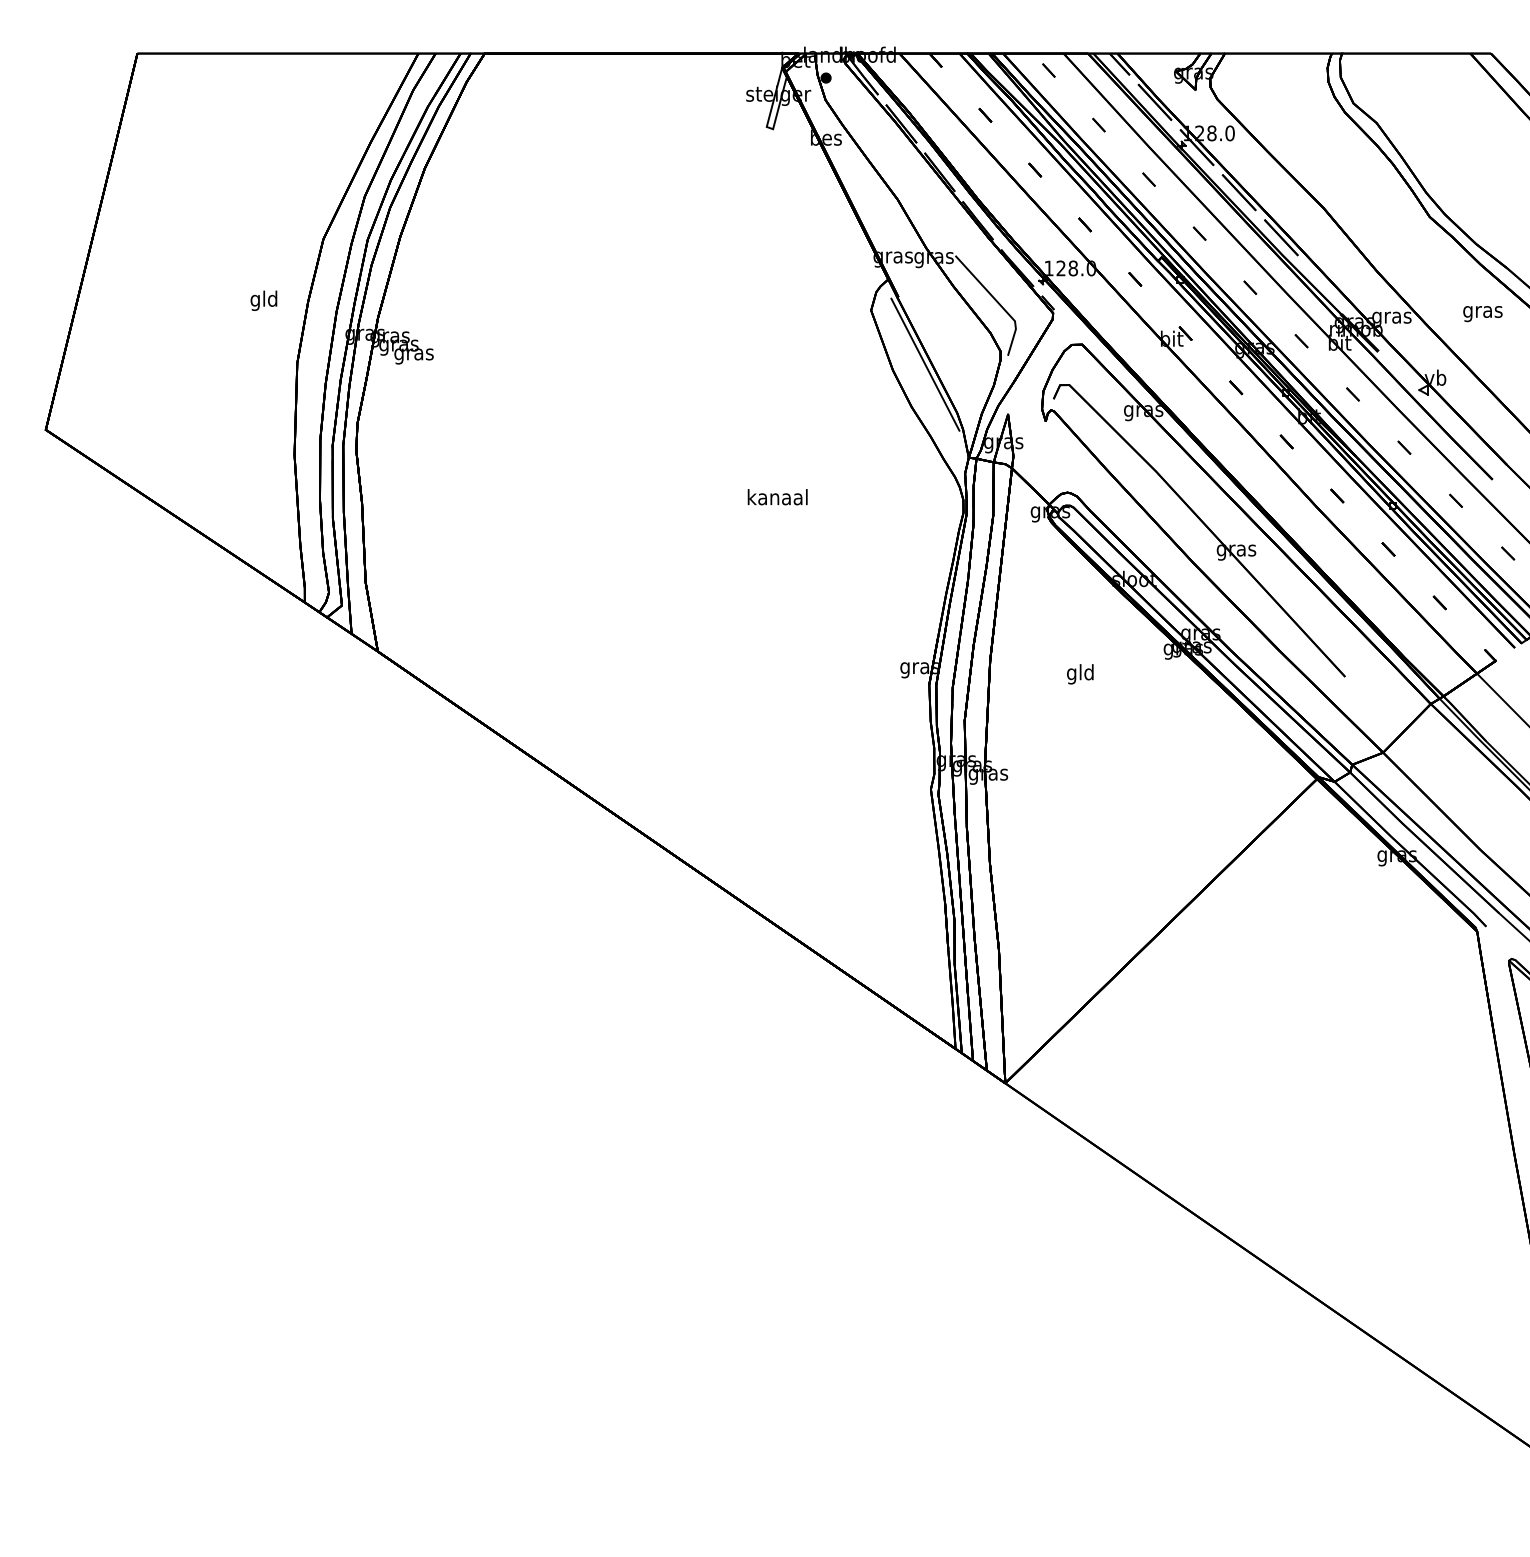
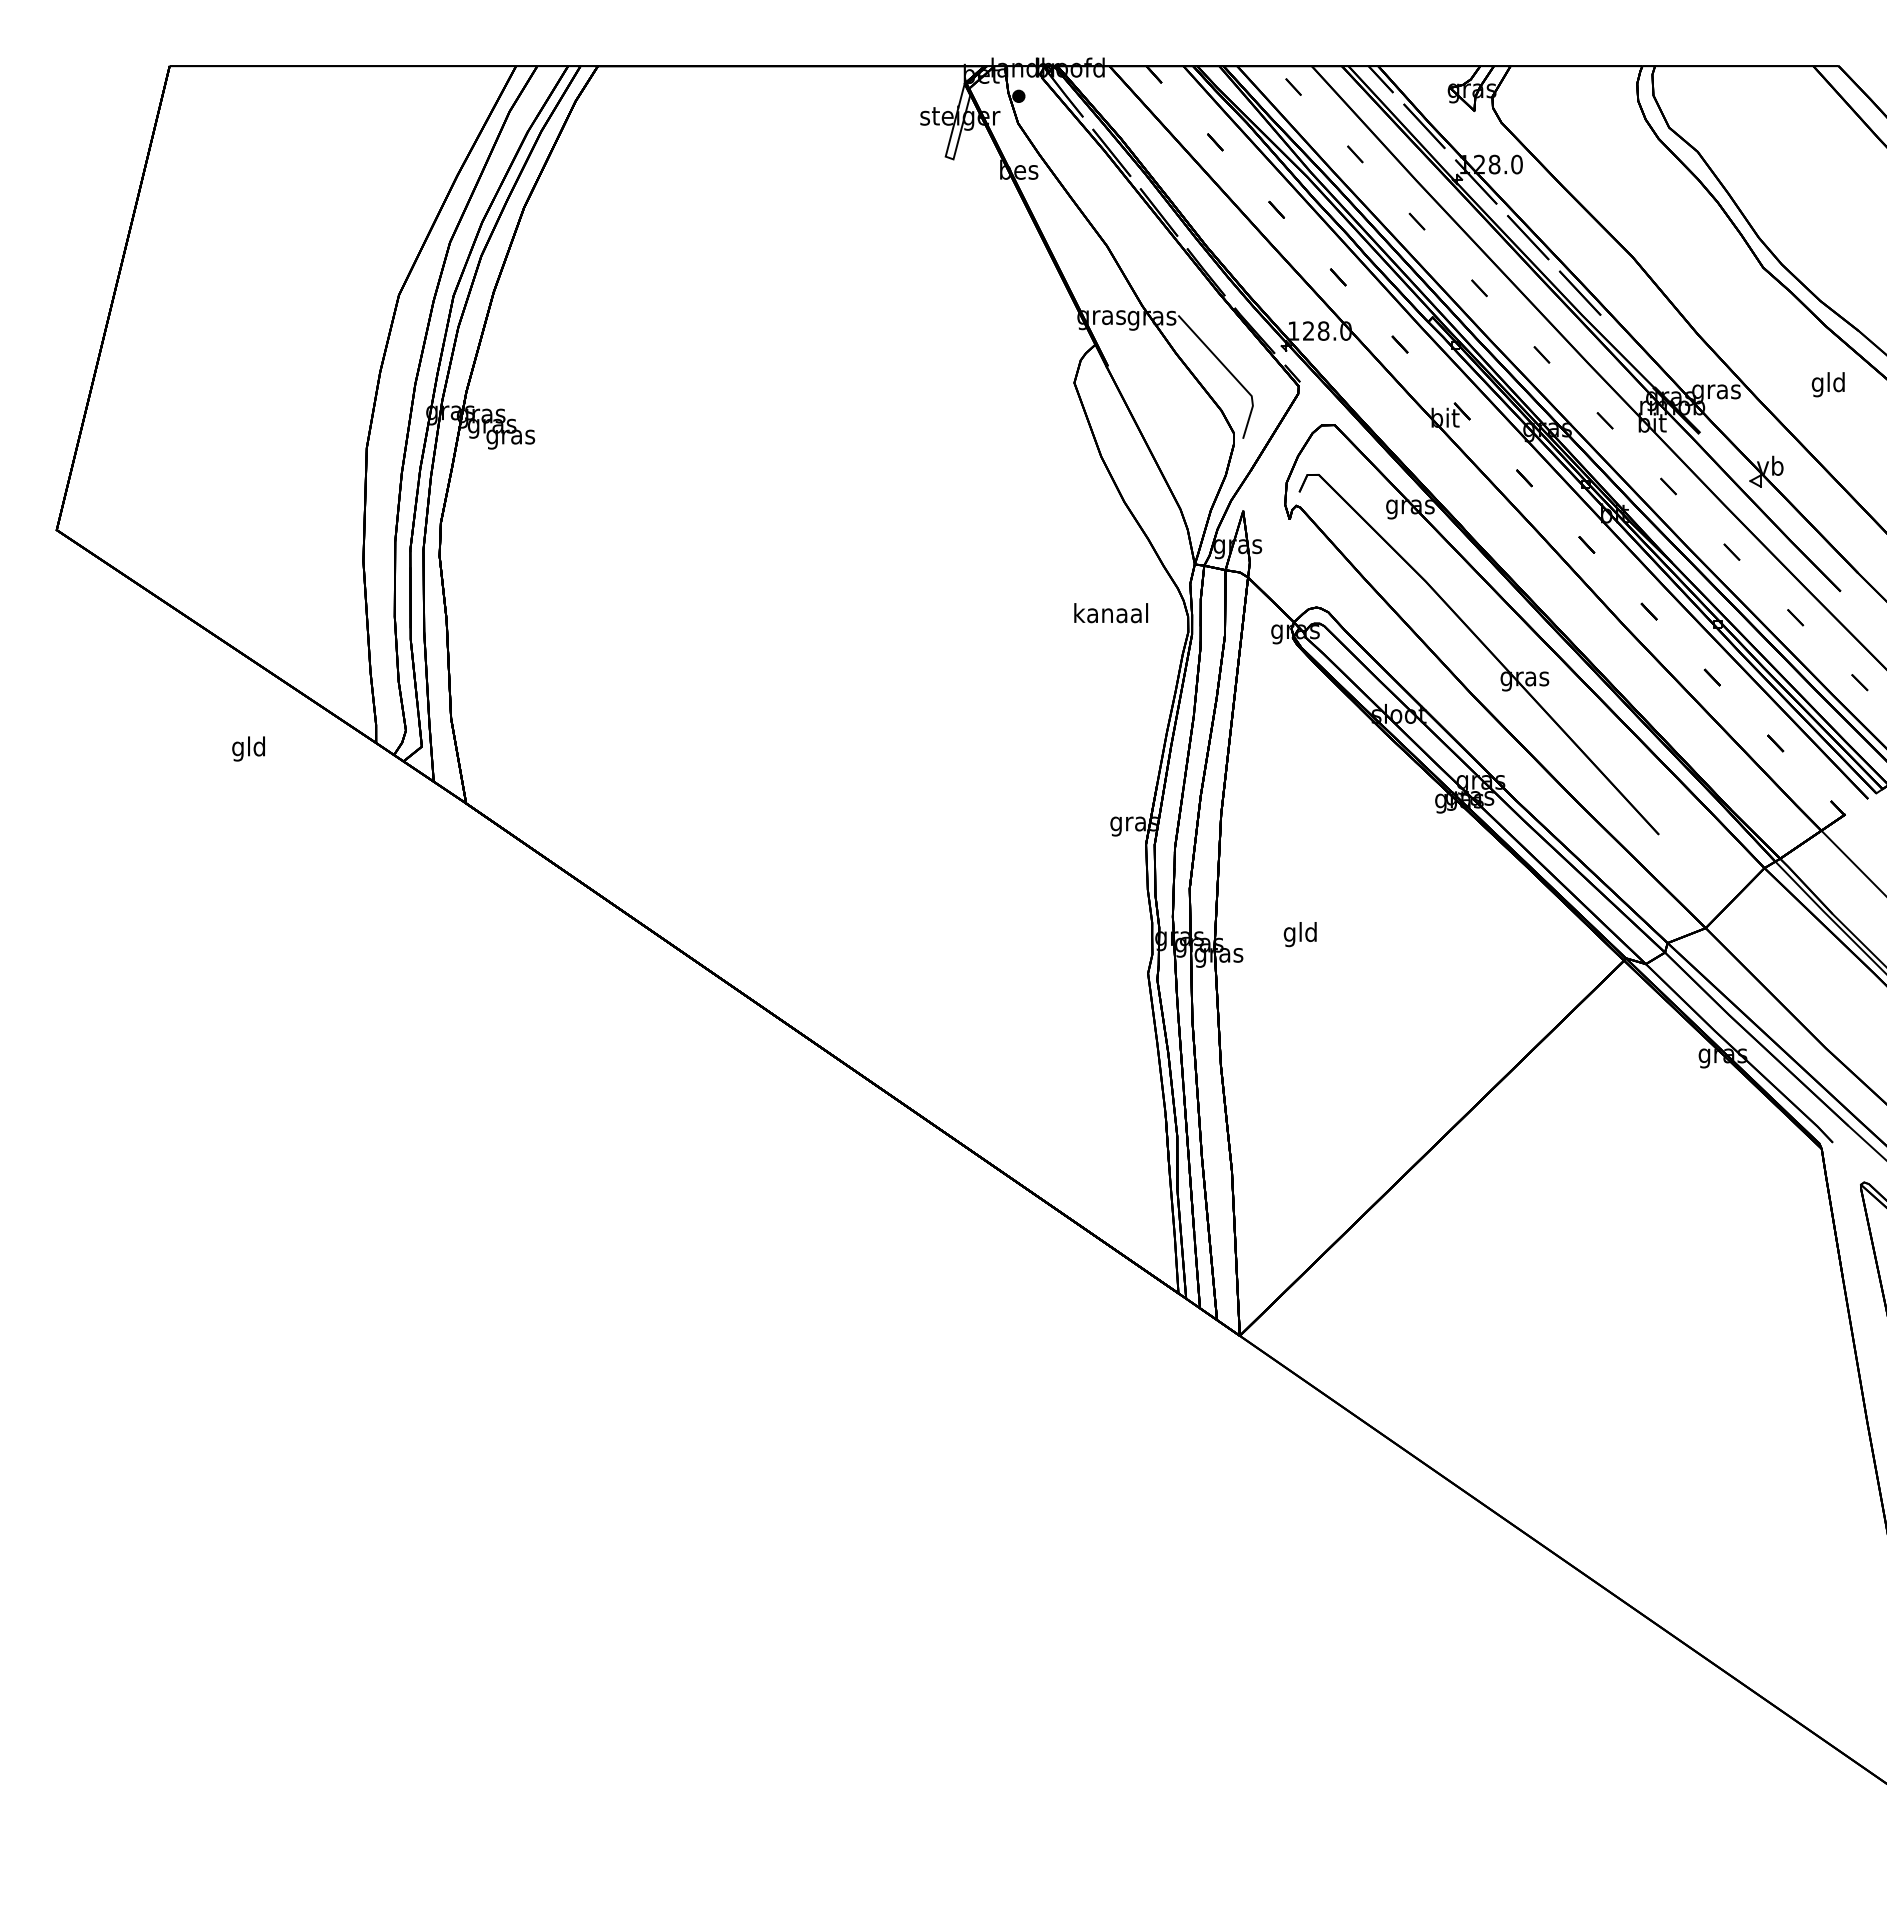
text: (263, 300) -> (248, 748), moved
text: (1482, 311) -> (1828, 384), gras -> gld
line: (925, 364) -> (1141, 449), removed
text: (777, 497) -> (1110, 613), moved
text: (1079, 674) -> (1299, 934), moved

